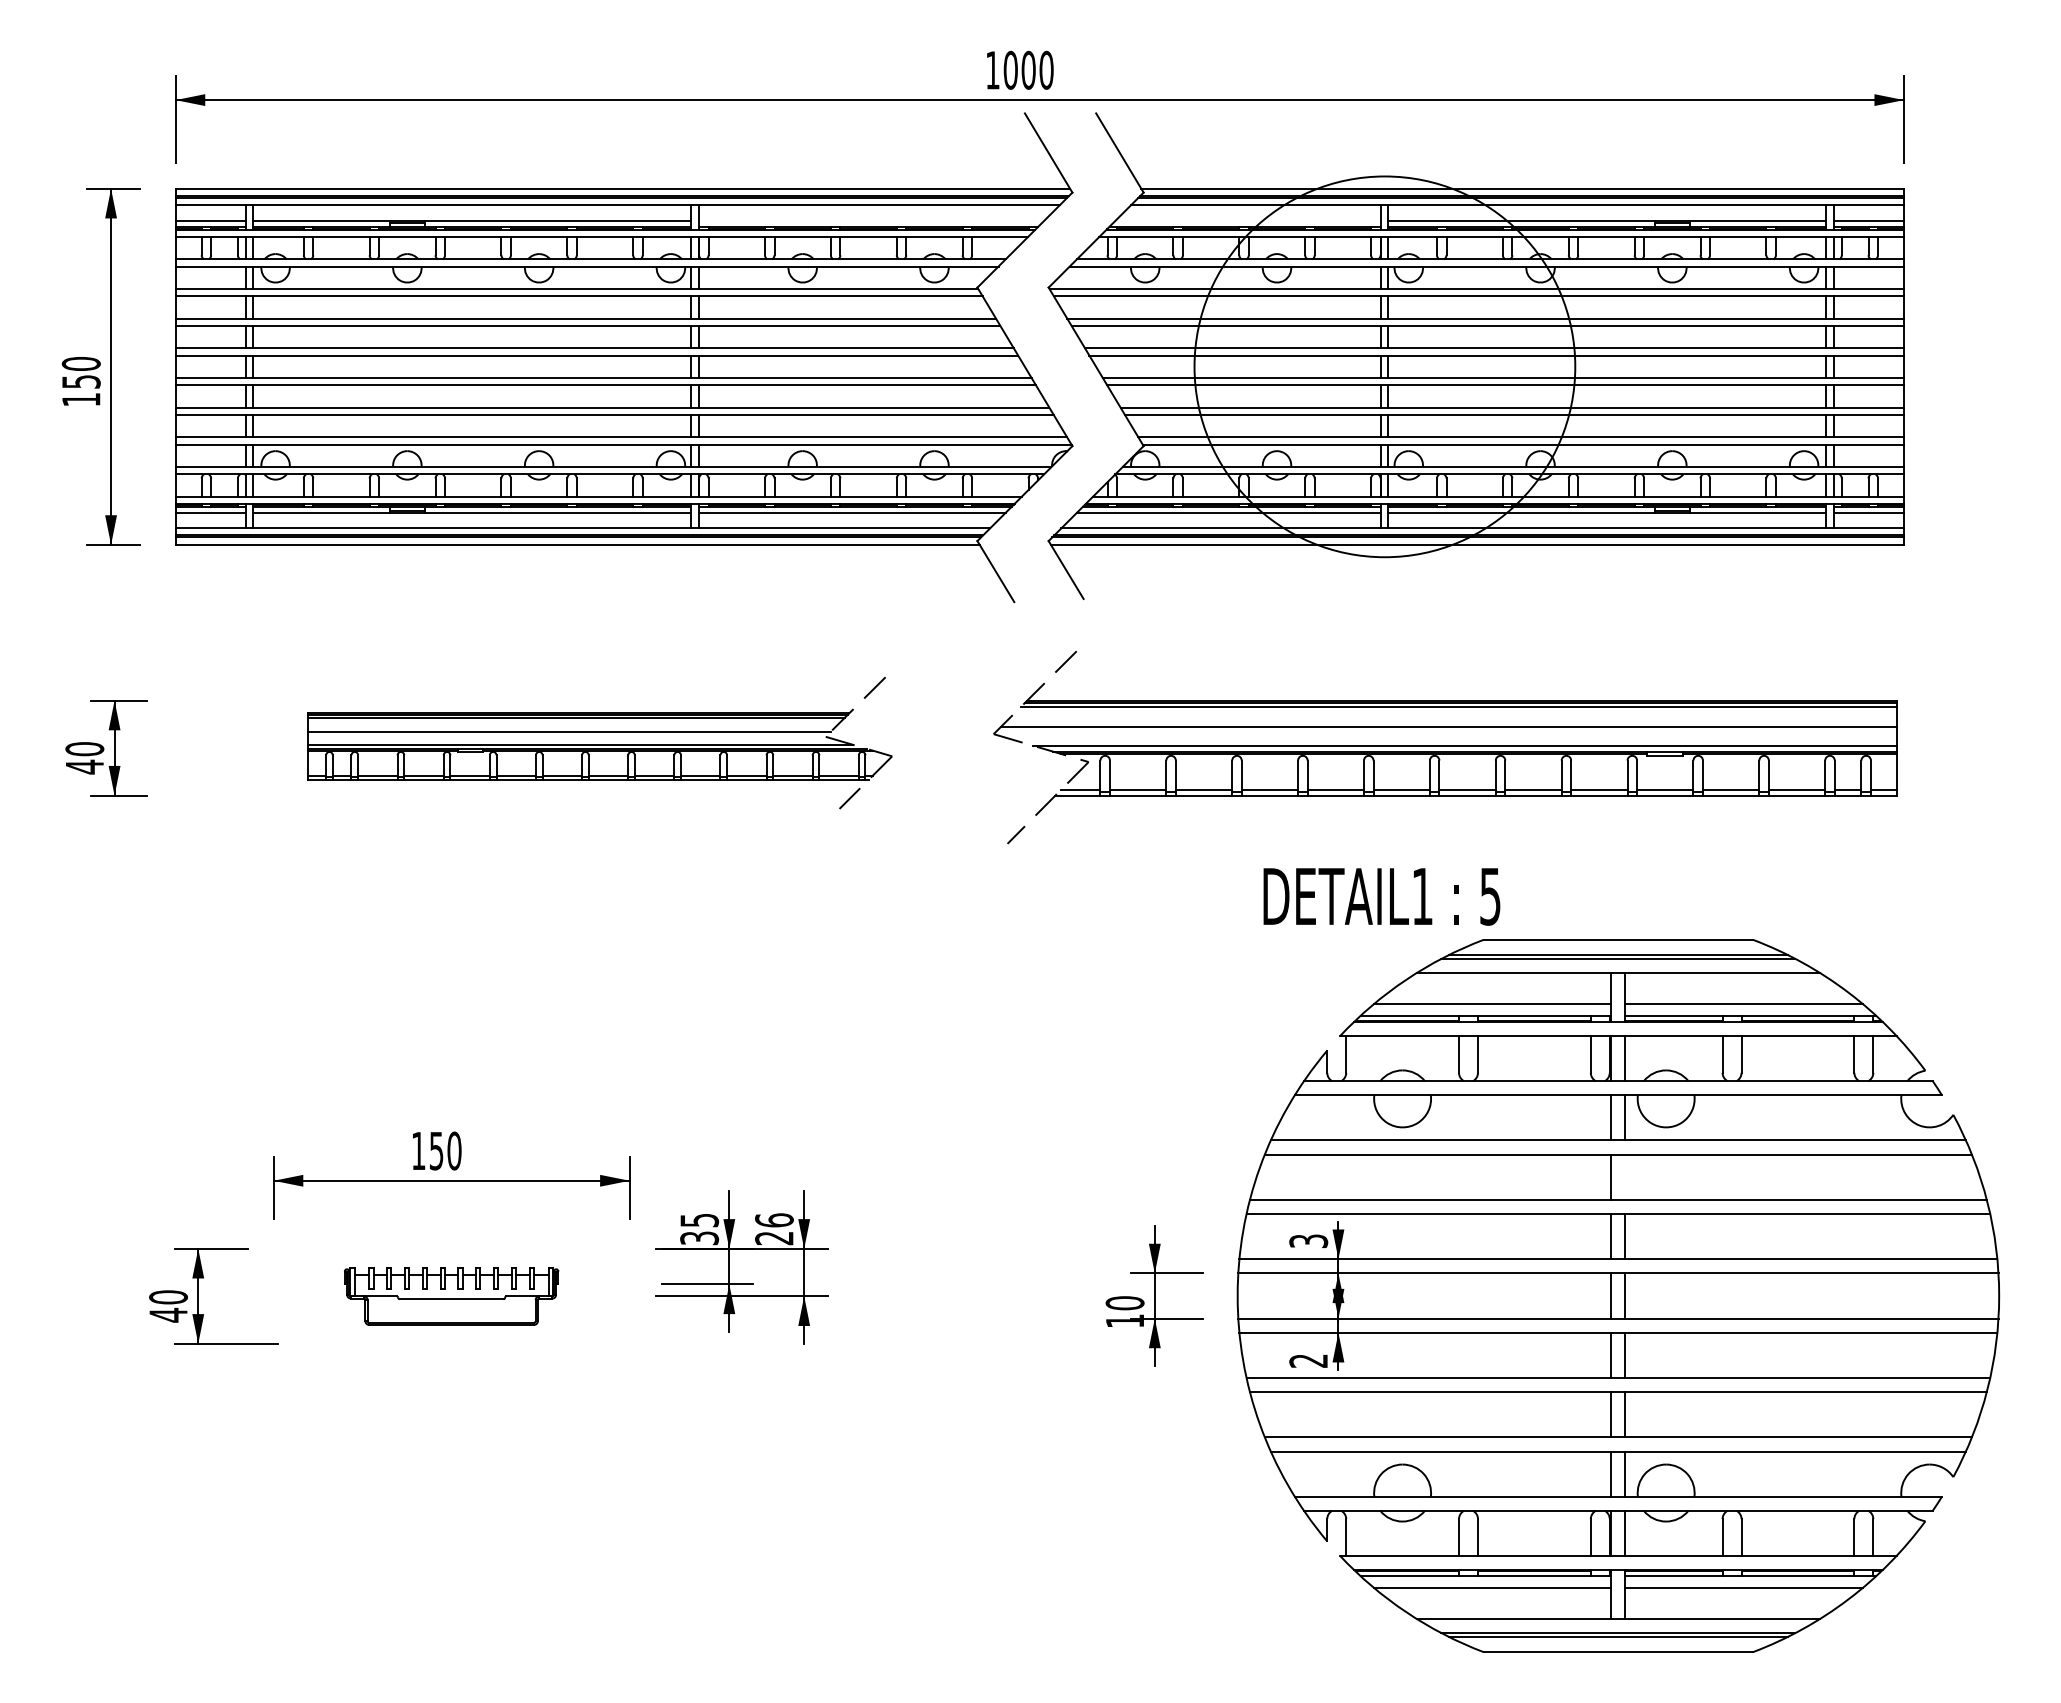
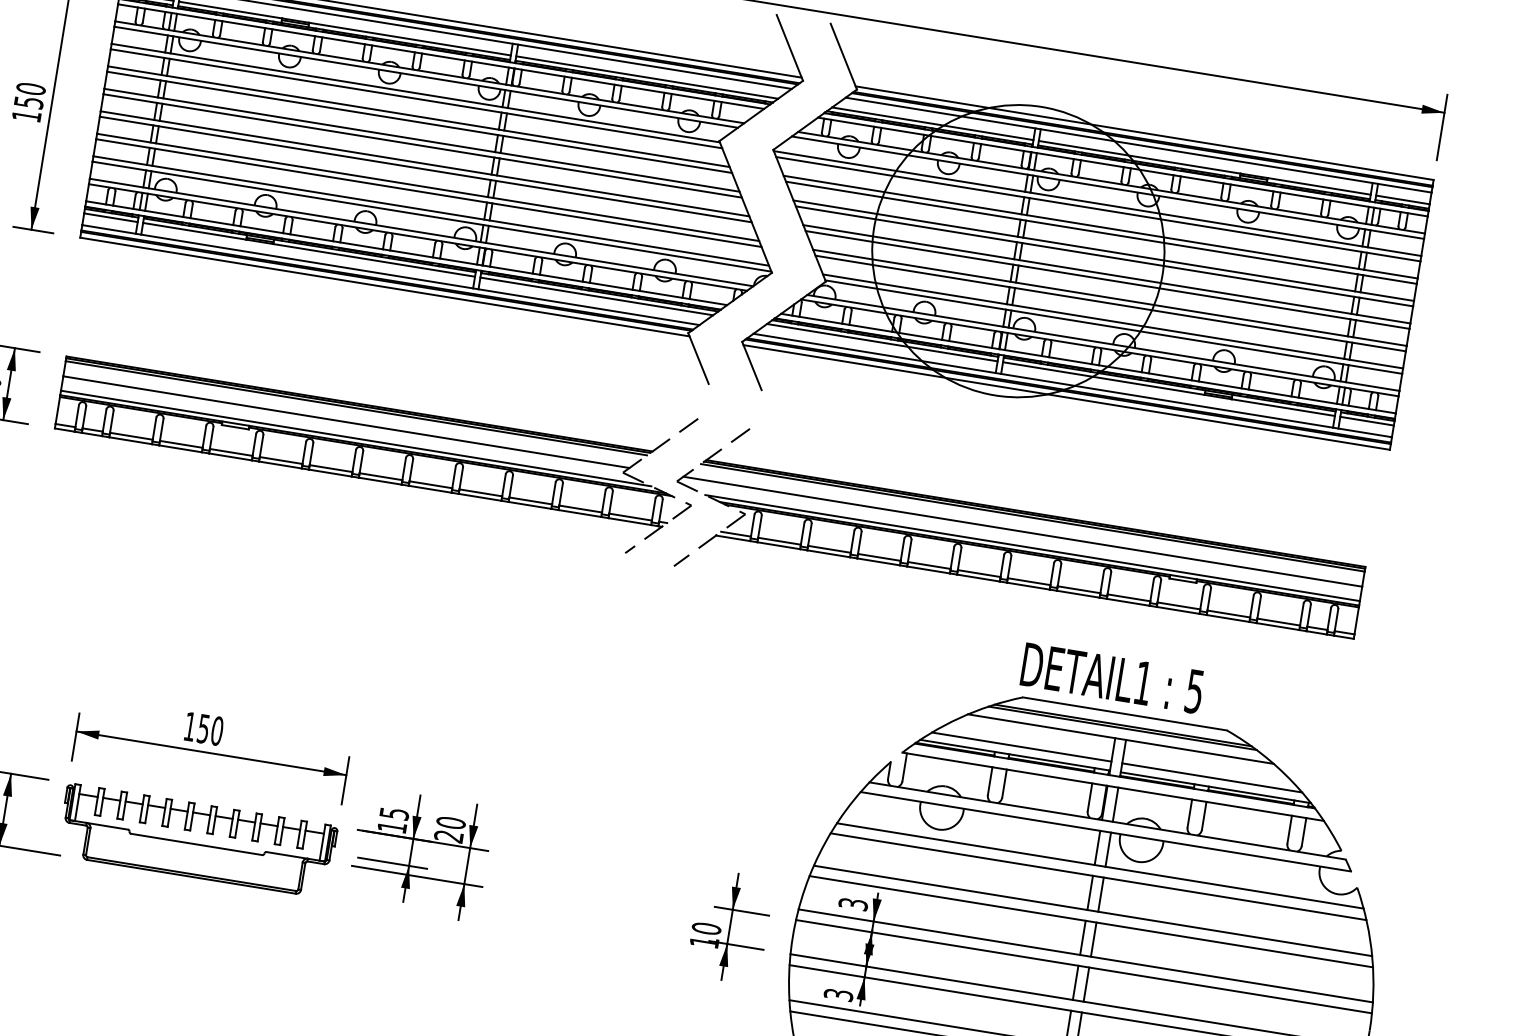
line: (871, 220) -> (647, 77), added
line: (1248, 220) -> (932, 123), added
part: (599, 742) -> (377, 439), size x1.43
text: (1381, 896) -> (1112, 678), moved
line: (1625, 1176) -> (1101, 894), added
text: (774, 1220) -> (451, 823), 26 -> 20
text: (699, 1238) -> (392, 827), 35 -> 15
part: (451, 1296) -> (197, 840), size x1.67
text: (1308, 1360) -> (838, 994), 2 -> 3

